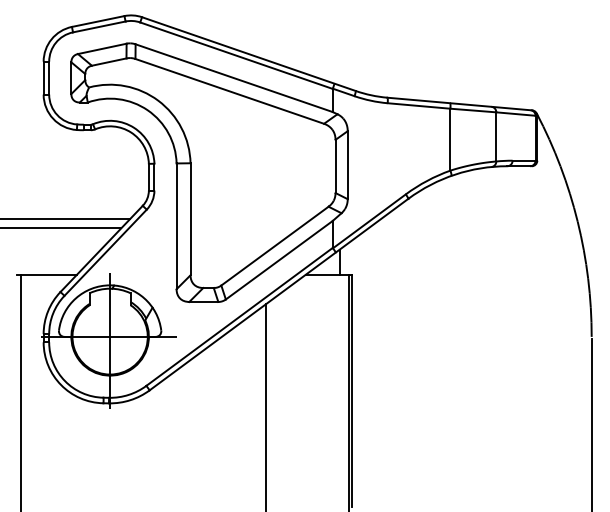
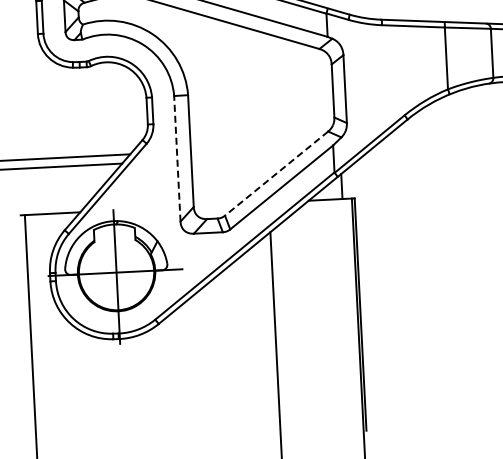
line: (176, 226) -> (177, 159), solid -> dashed
line: (274, 246) -> (276, 174), solid -> dashed

